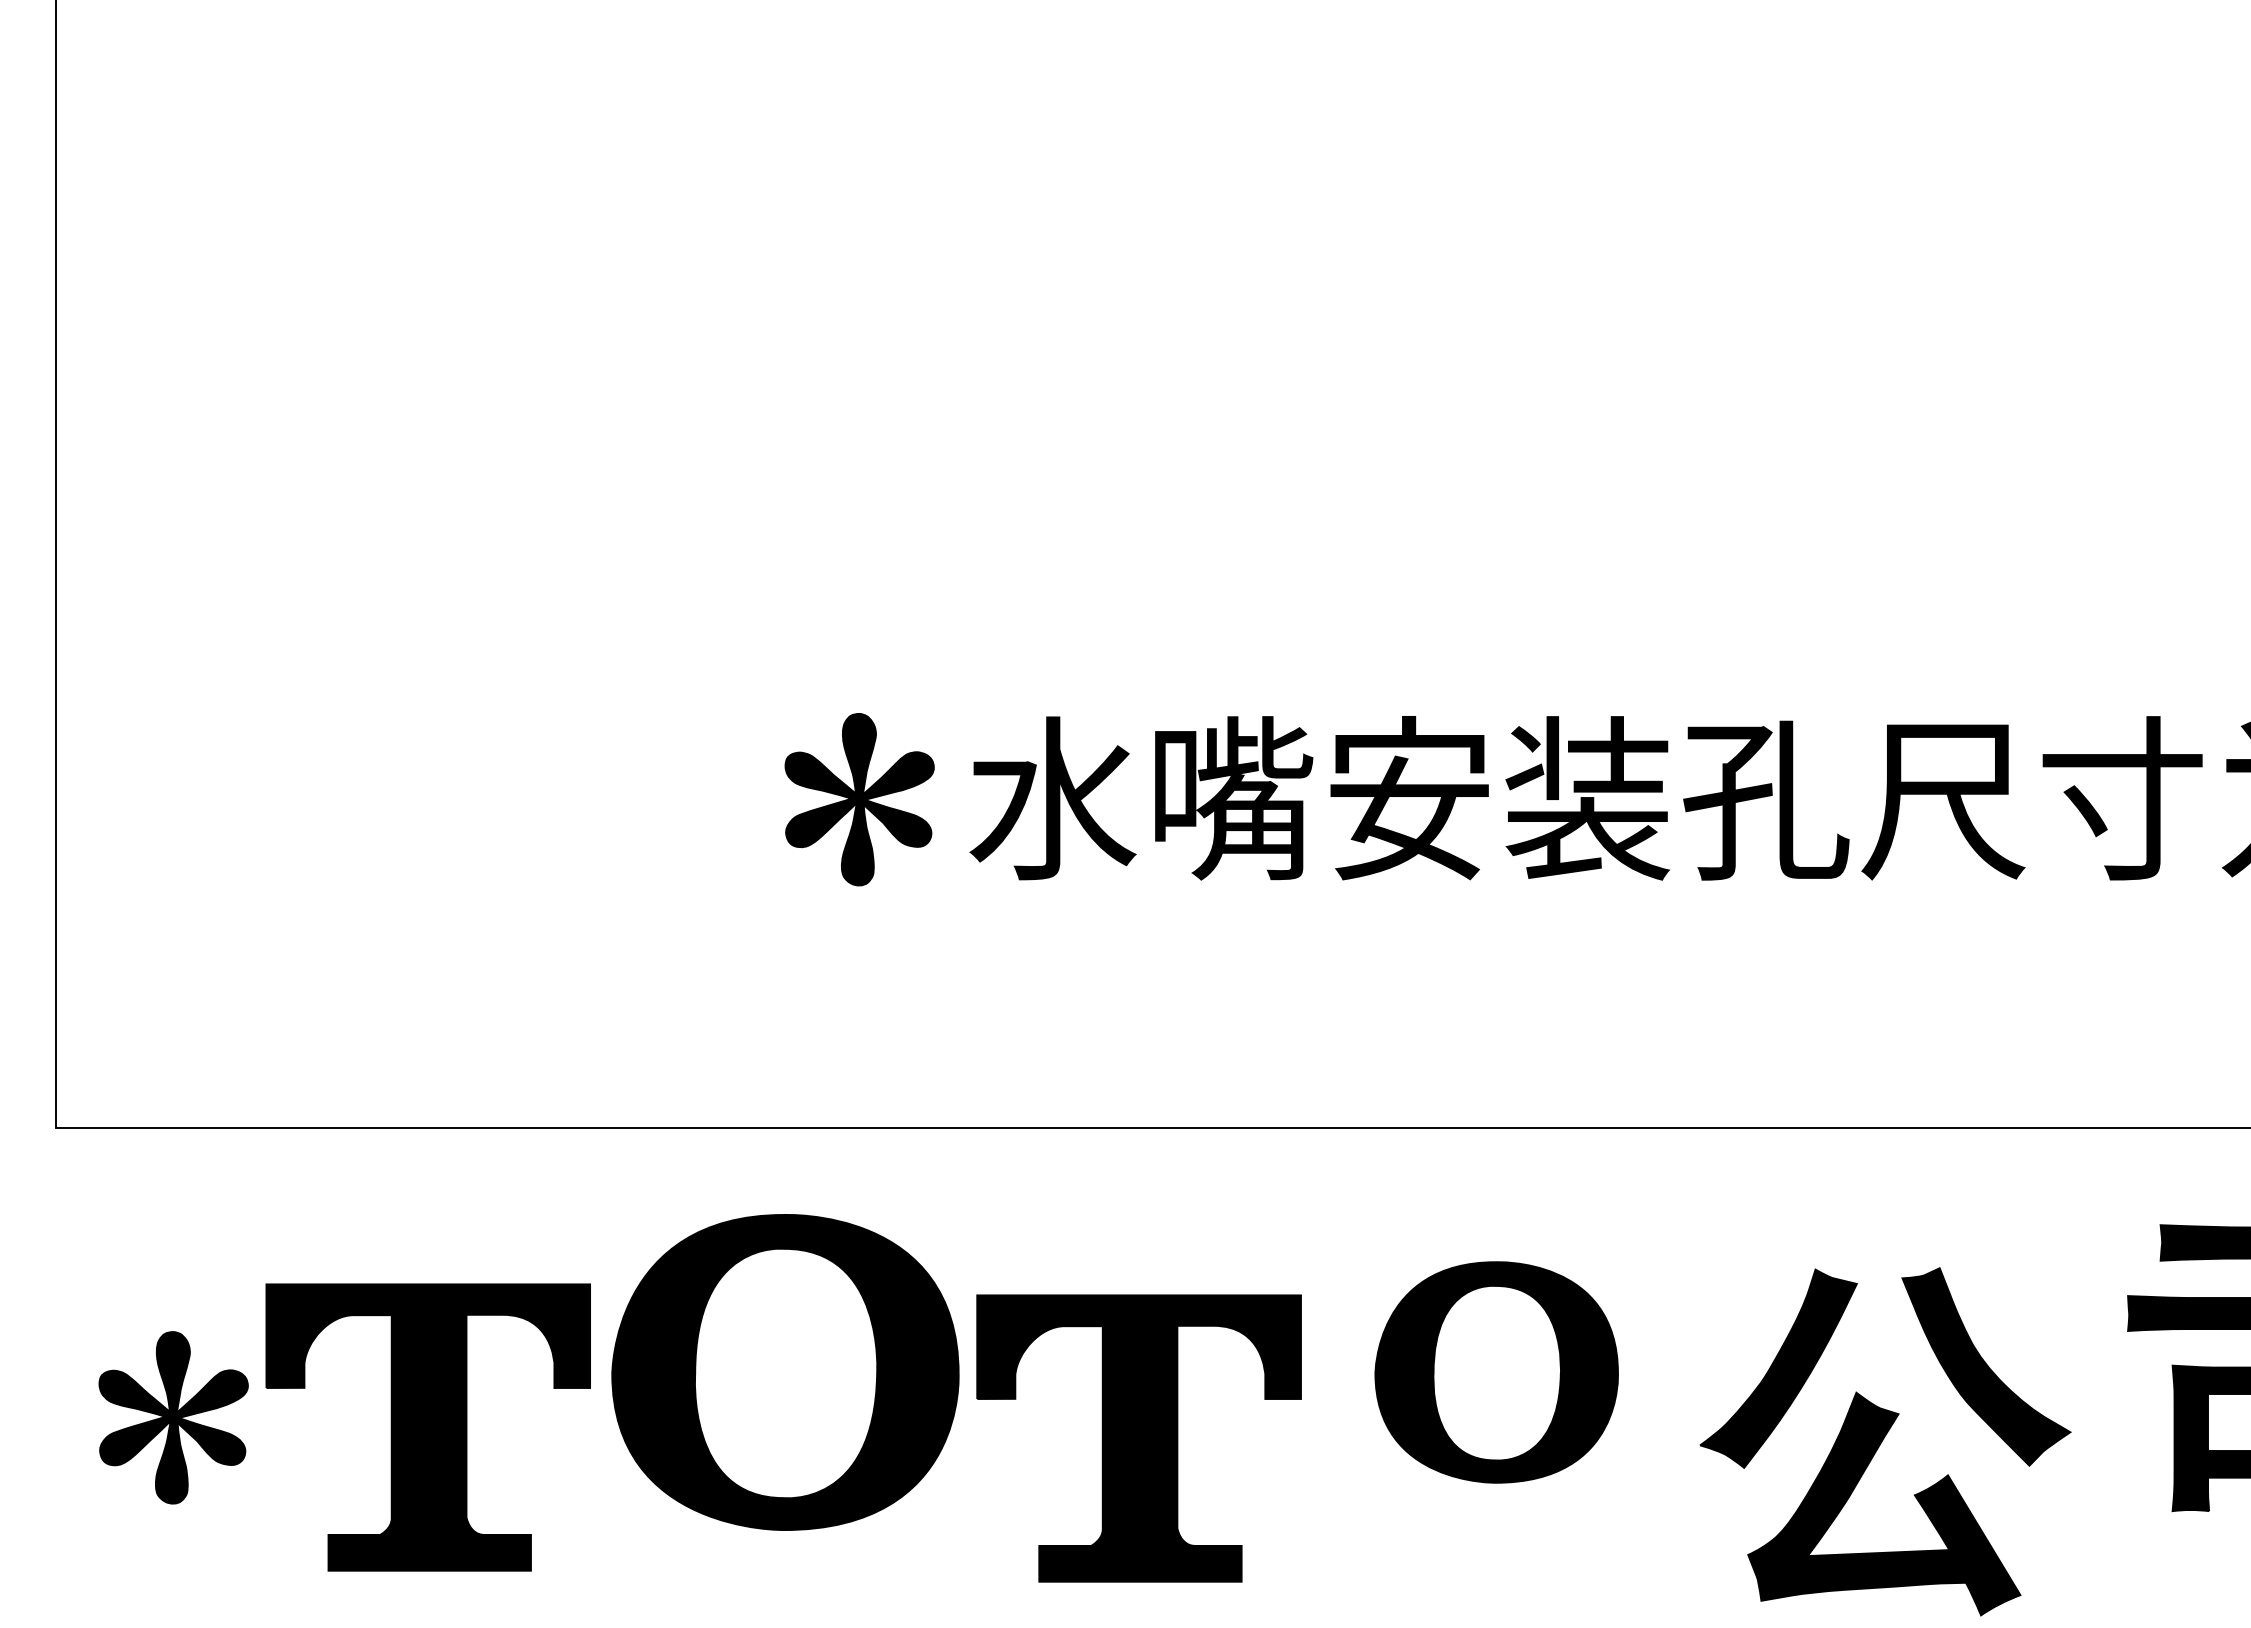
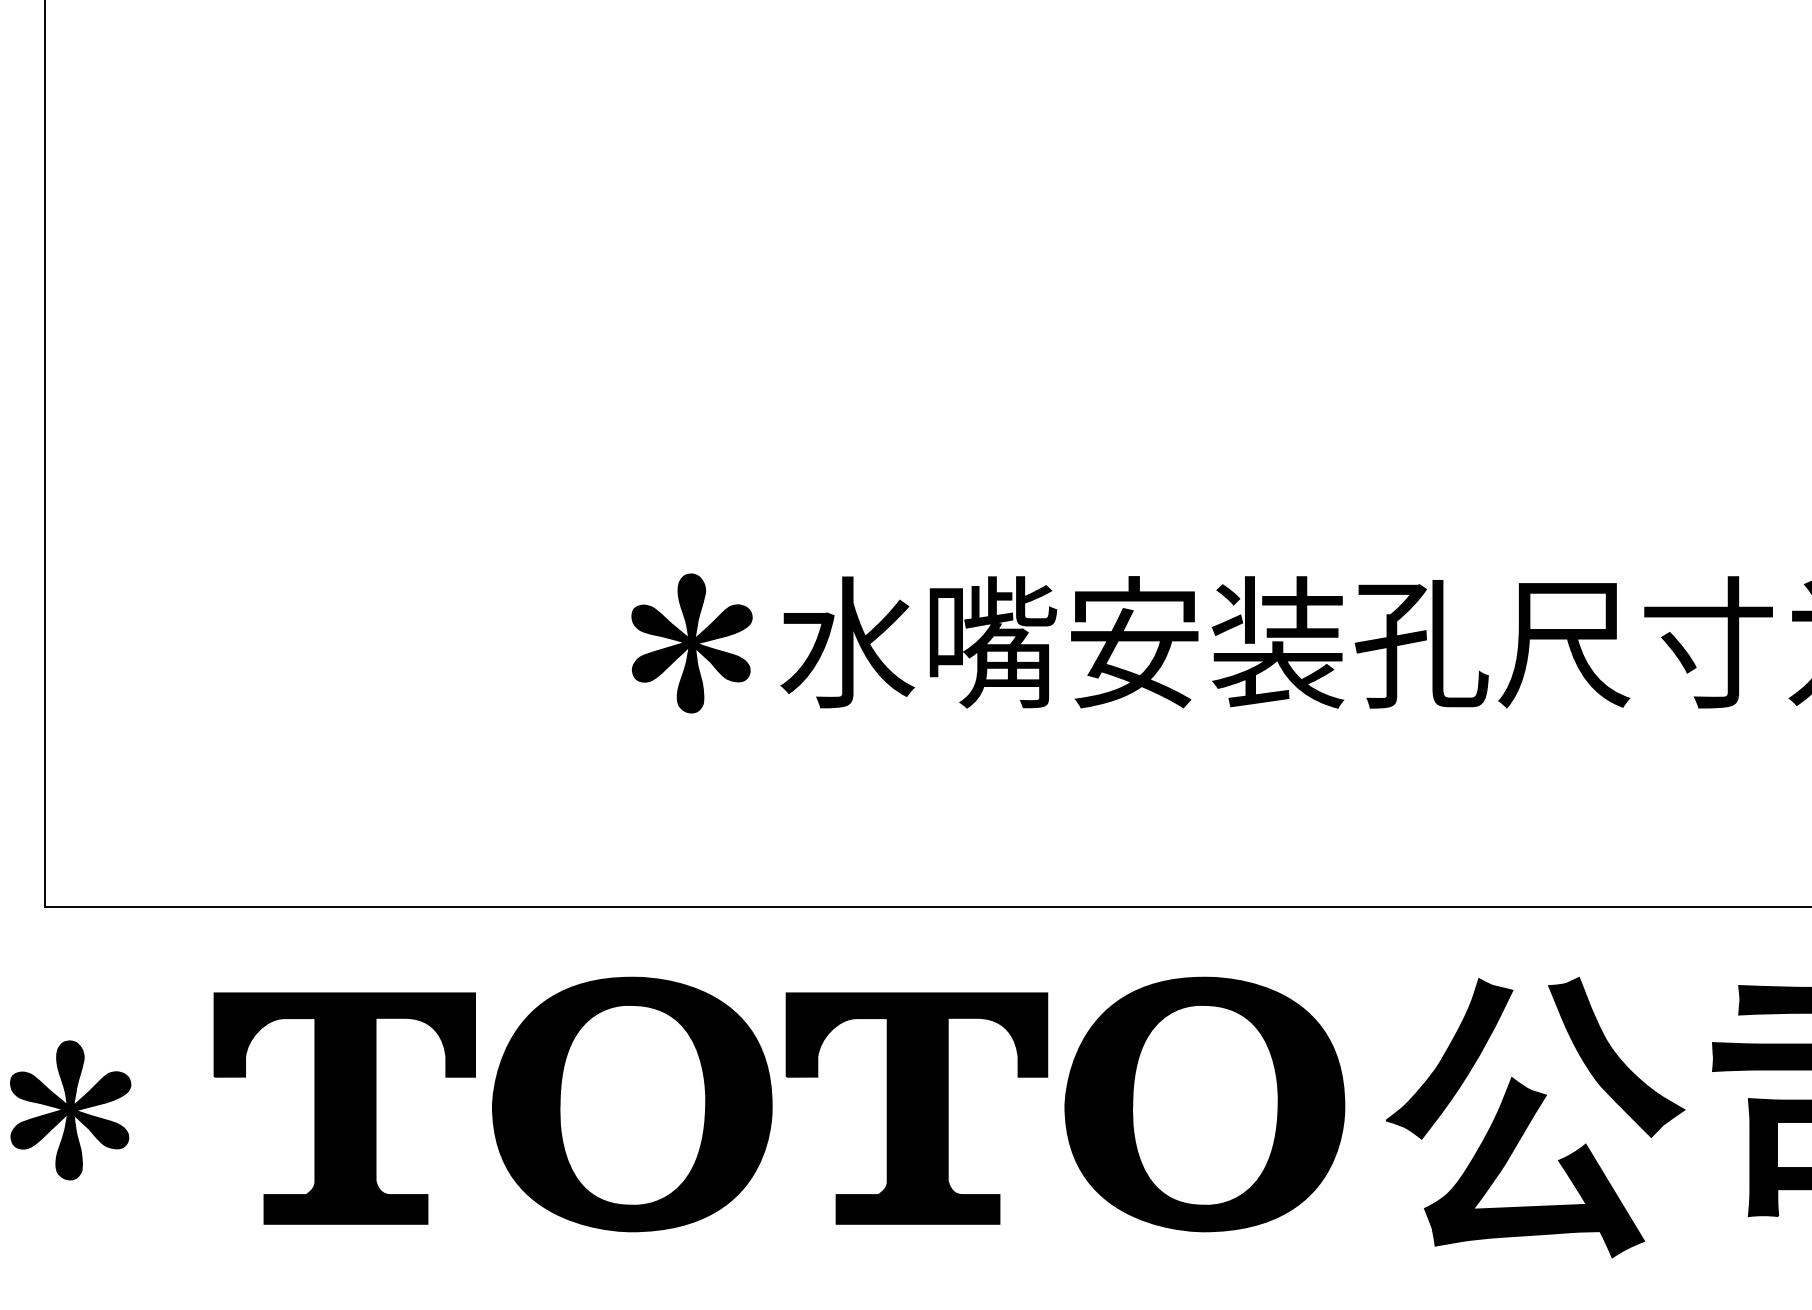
part: (1496, 1372) -> (1204, 1104), size x1.43
part: (173, 1417) -> (70, 1110), moved
part: (427, 1427) -> (344, 1108), moved
part: (1138, 1438) -> (916, 1108), moved
part: (1885, 1441) -> (1535, 1117), moved

